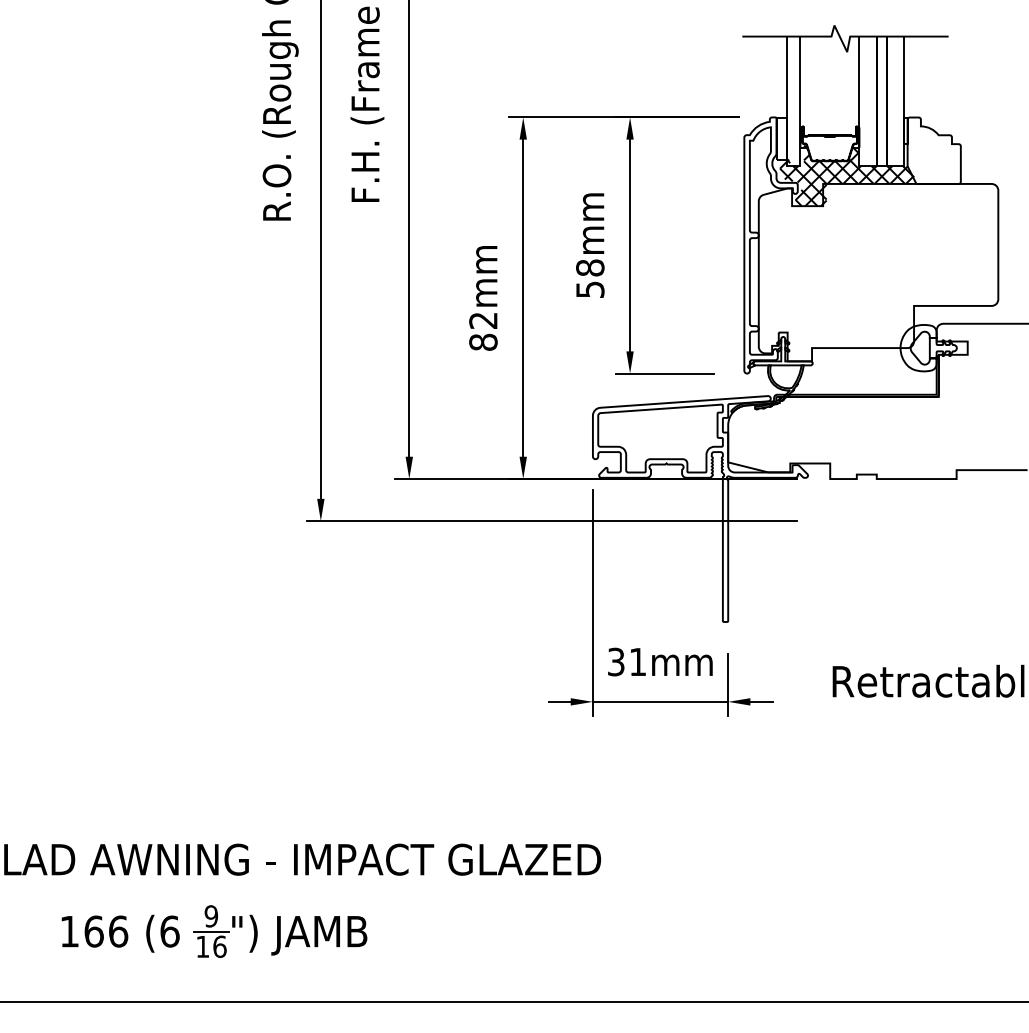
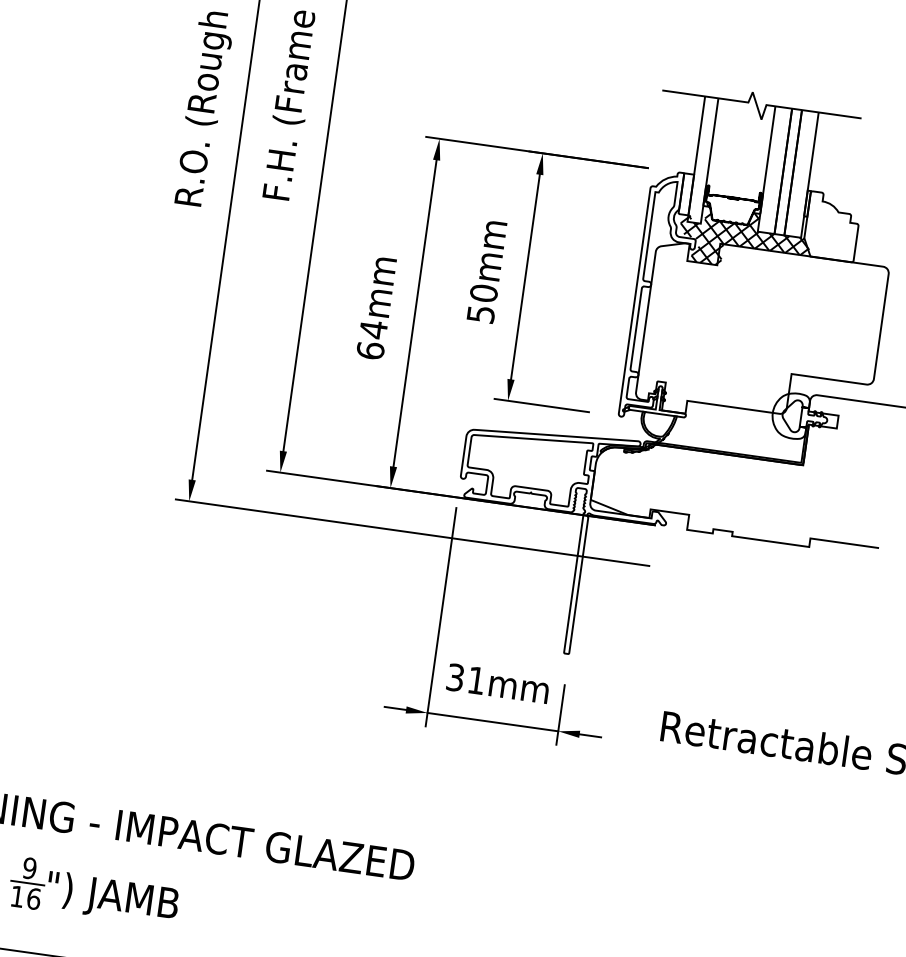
text: (590, 267) -> (484, 292), 58mm -> 50mm
text: (483, 330) -> (372, 339), 82mm -> 64mm

